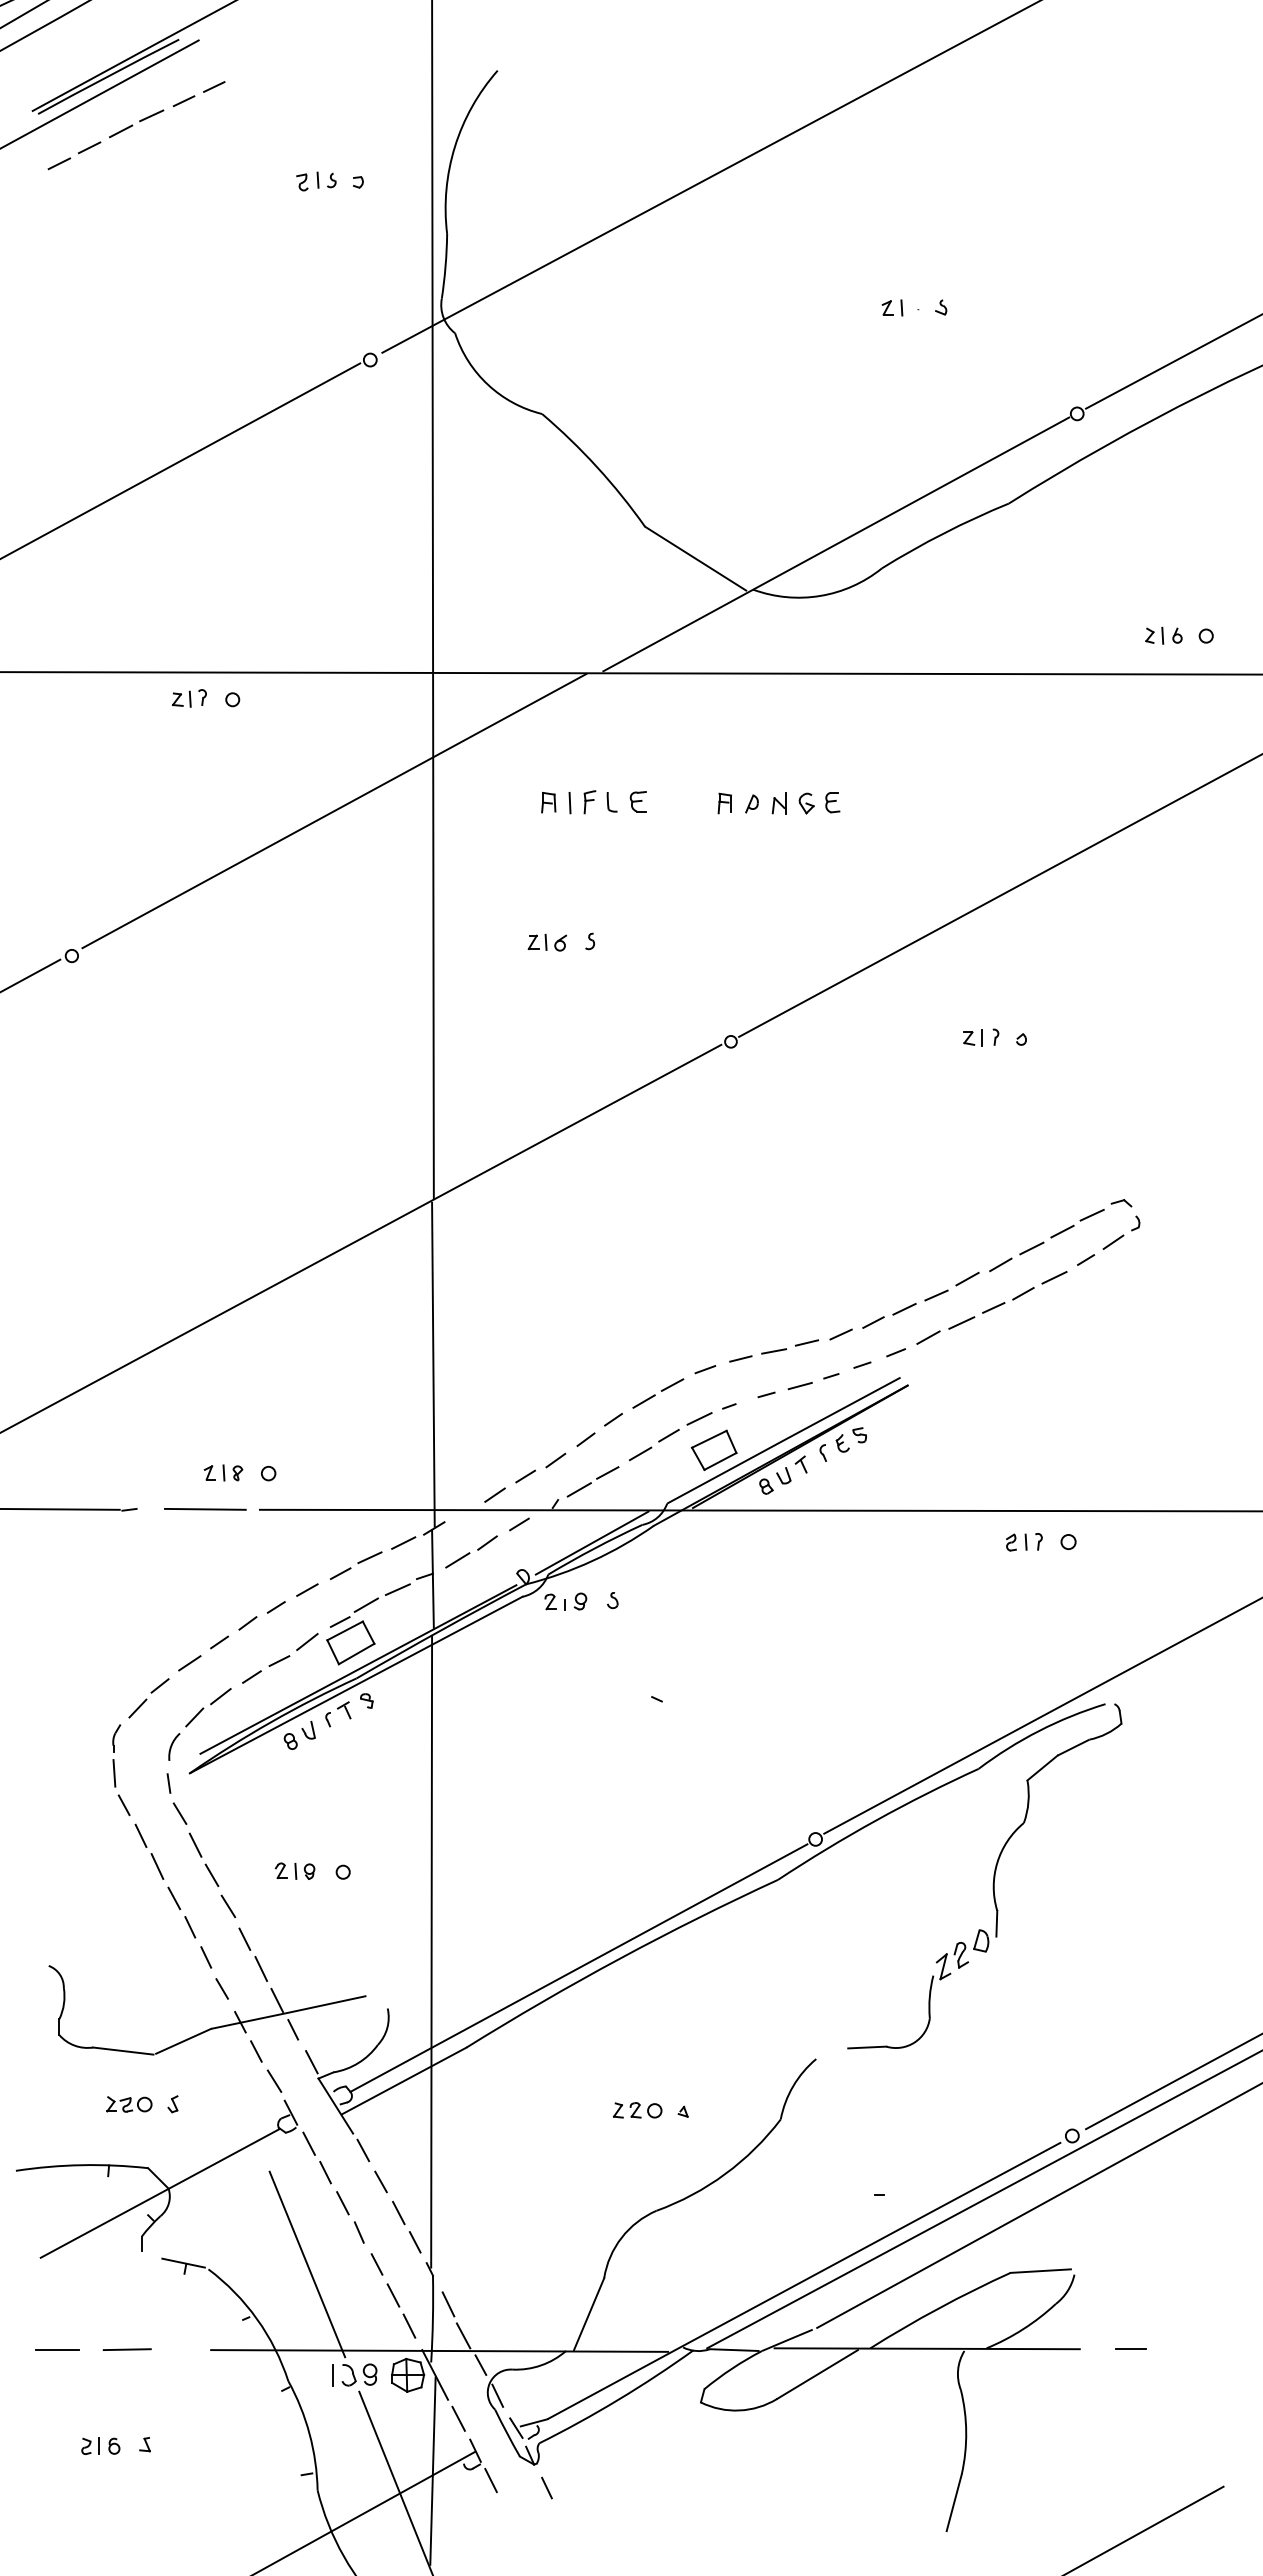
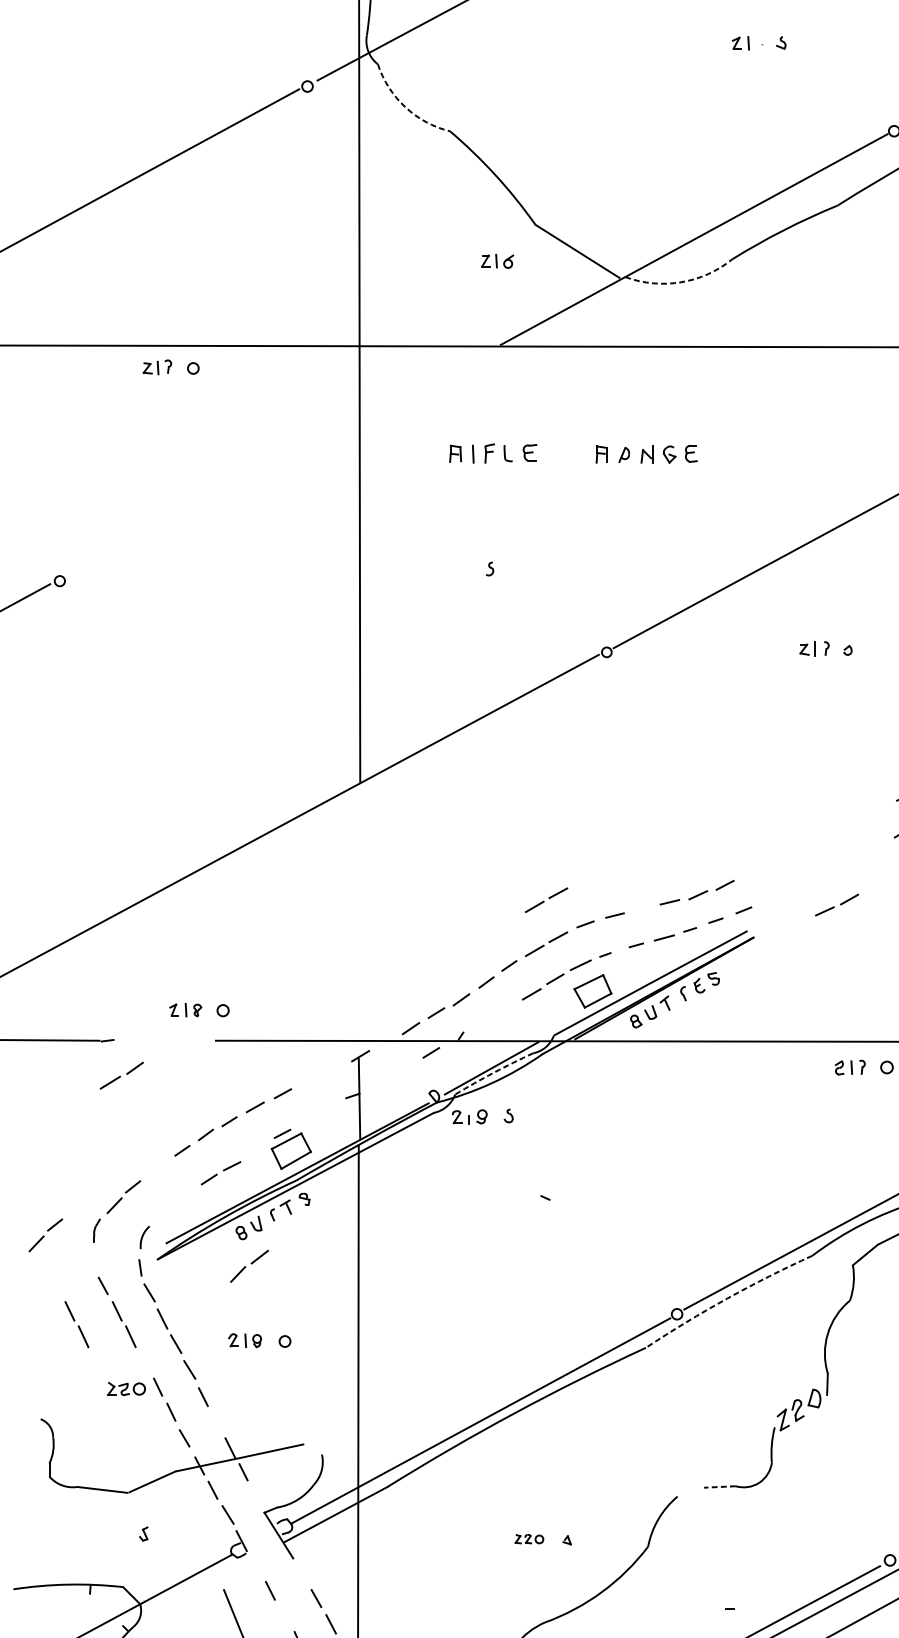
arc: (488, 384) -> (405, 106), solid -> dashed
arc: (820, 595) -> (681, 281), solid -> dashed
line: (334, 810) -> (277, 460), removed
part: (546, 942) -> (496, 261), moved
line: (1062, 1231) -> (881, 809), removed
line: (1031, 1248) -> (856, 823), removed
line: (1000, 1264) -> (830, 837), removed
line: (1054, 1277) -> (875, 847), removed
line: (967, 1278) -> (803, 848), removed
line: (936, 1295) -> (777, 862), removed
part: (1008, 1300) -> (837, 905), moved
line: (904, 1308) -> (750, 873), removed
line: (961, 1322) -> (798, 885), removed
line: (928, 1337) -> (770, 897), removed
line: (655, 1341) -> (544, 901), added
line: (774, 1351) -> (642, 909), removed
line: (433, 1364) -> (359, 920), removed
line: (607, 1472) -> (504, 1009), removed
line: (578, 1489) -> (480, 1023), removed
line: (205, 1508) -> (170, 1039), removed
line: (403, 1542) -> (335, 1067), removed
arc: (594, 1548) -> (493, 1072), solid -> dashed
part: (471, 1551) -> (121, 1075), moved
line: (369, 1557) -> (306, 1080), removed
line: (397, 1589) -> (330, 1106), removed
line: (365, 1604) -> (303, 1119), removed
line: (307, 1642) -> (255, 1150), removed
line: (189, 1663) -> (157, 1168), removed
part: (208, 1707) -> (249, 1266), moved
part: (54, 1744) -> (45, 1235), added
line: (114, 1773) -> (95, 1259), removed
arc: (876, 1820) -> (727, 1298), solid -> dashed
part: (92, 1851) -> (76, 1324), added
line: (174, 1898) -> (145, 1363), removed
line: (261, 1968) -> (217, 1421), removed
line: (866, 2047) -> (719, 1486), solid -> dashed
line: (311, 2062) -> (258, 1499), removed
part: (129, 2104) -> (126, 1389), moved
part: (637, 2110) -> (529, 1539), size x0.7
line: (308, 2143) -> (256, 1566), removed
line: (363, 2150) -> (301, 1572), removed
line: (342, 2203) -> (284, 1616), removed

